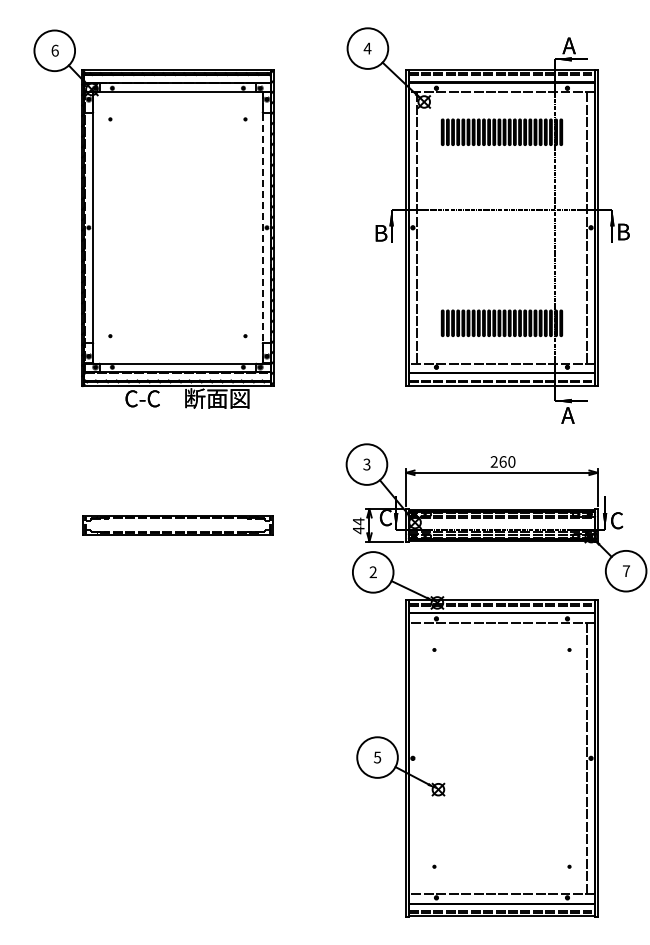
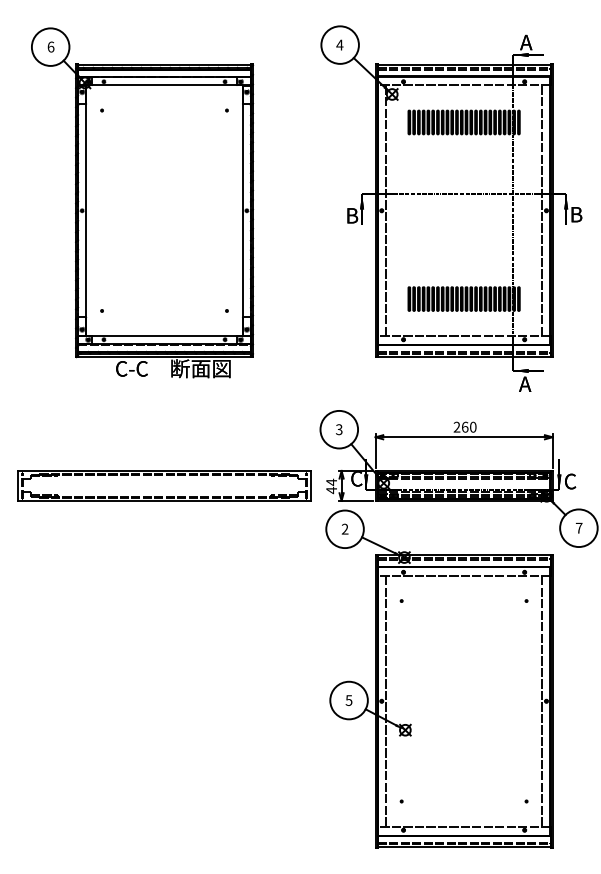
line: (262, 228) -> (242, 211), dashed -> solid
part: (177, 525) -> (164, 485), size x1.67
line: (417, 757) -> (386, 700), added

